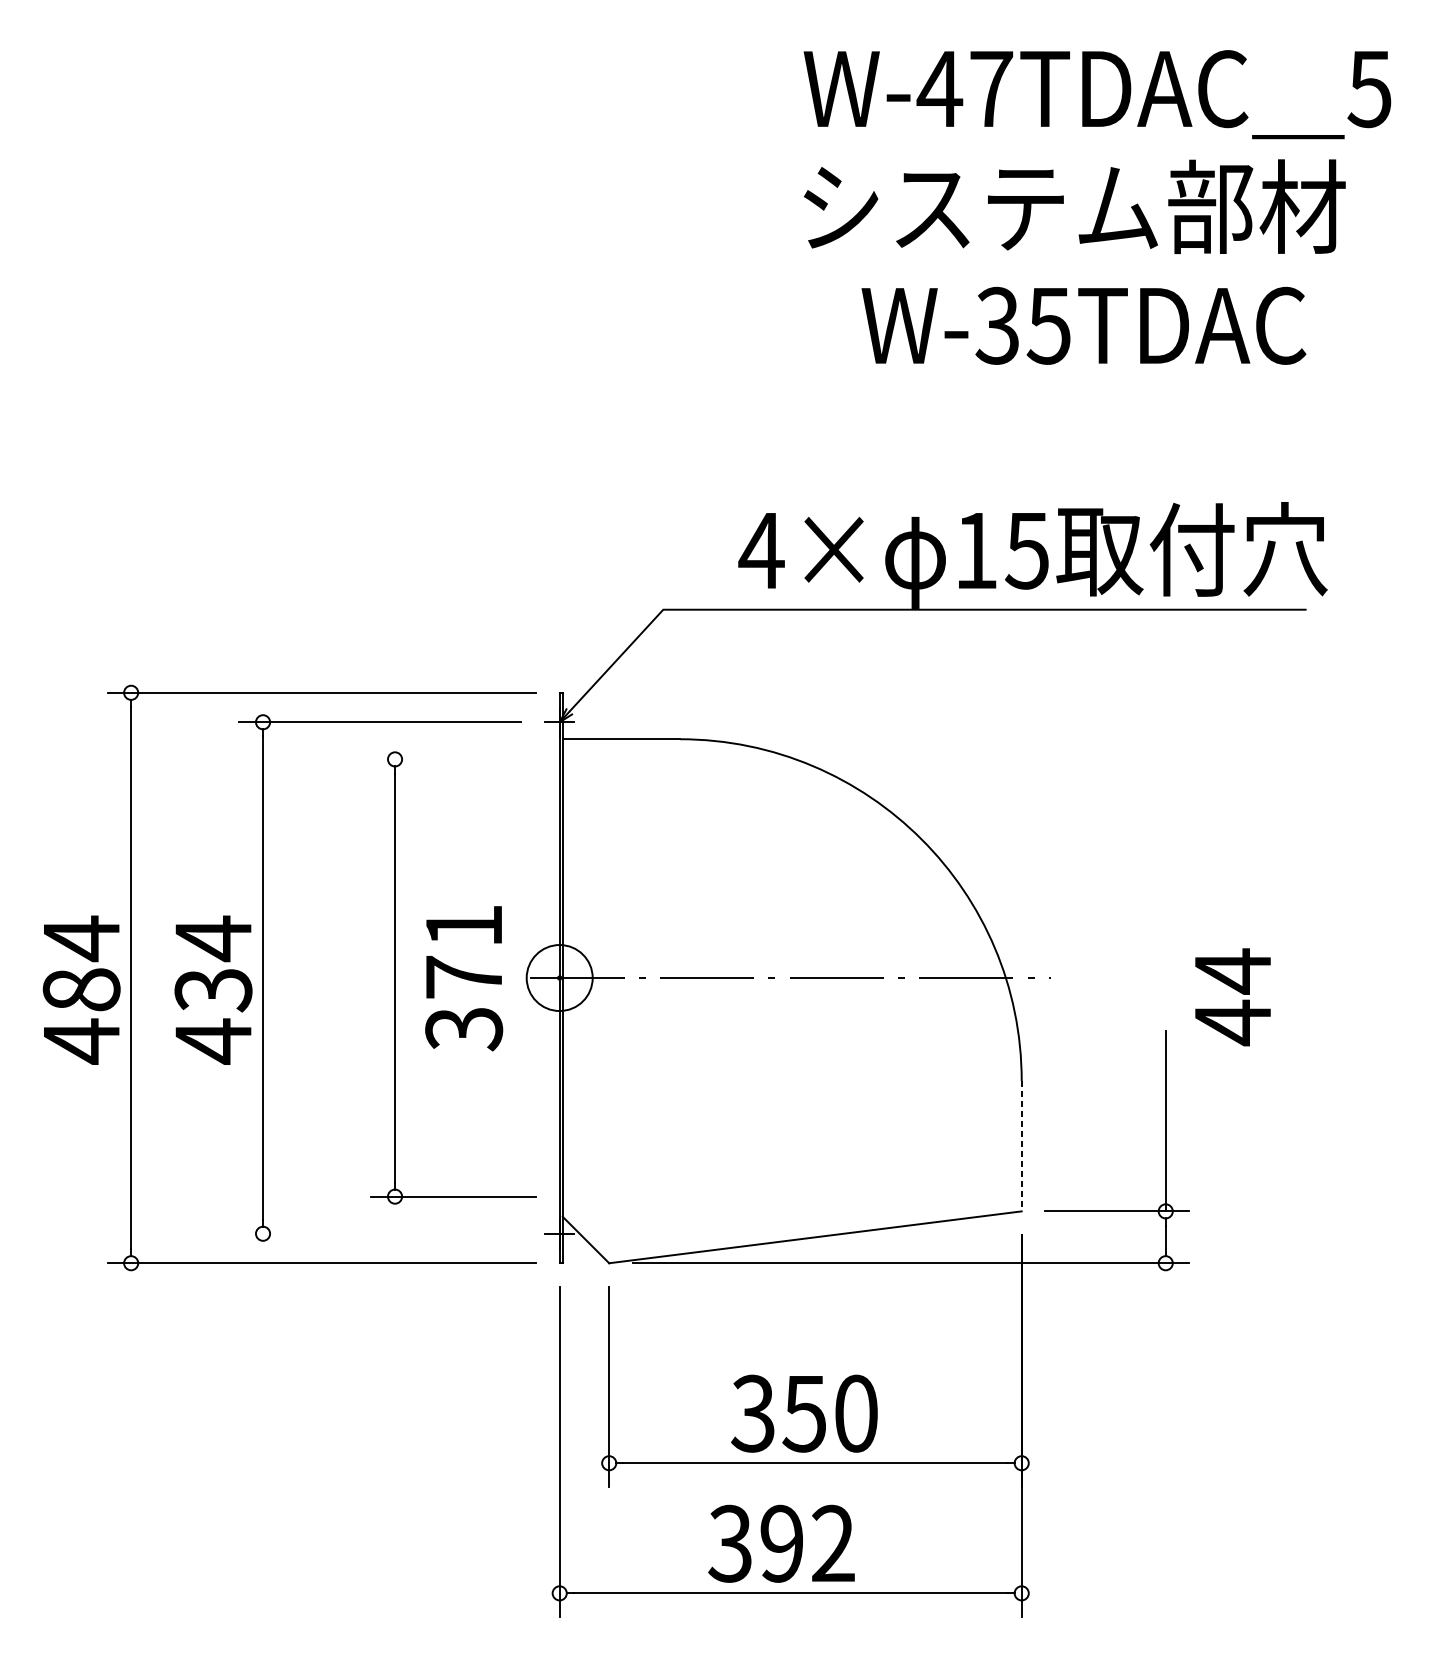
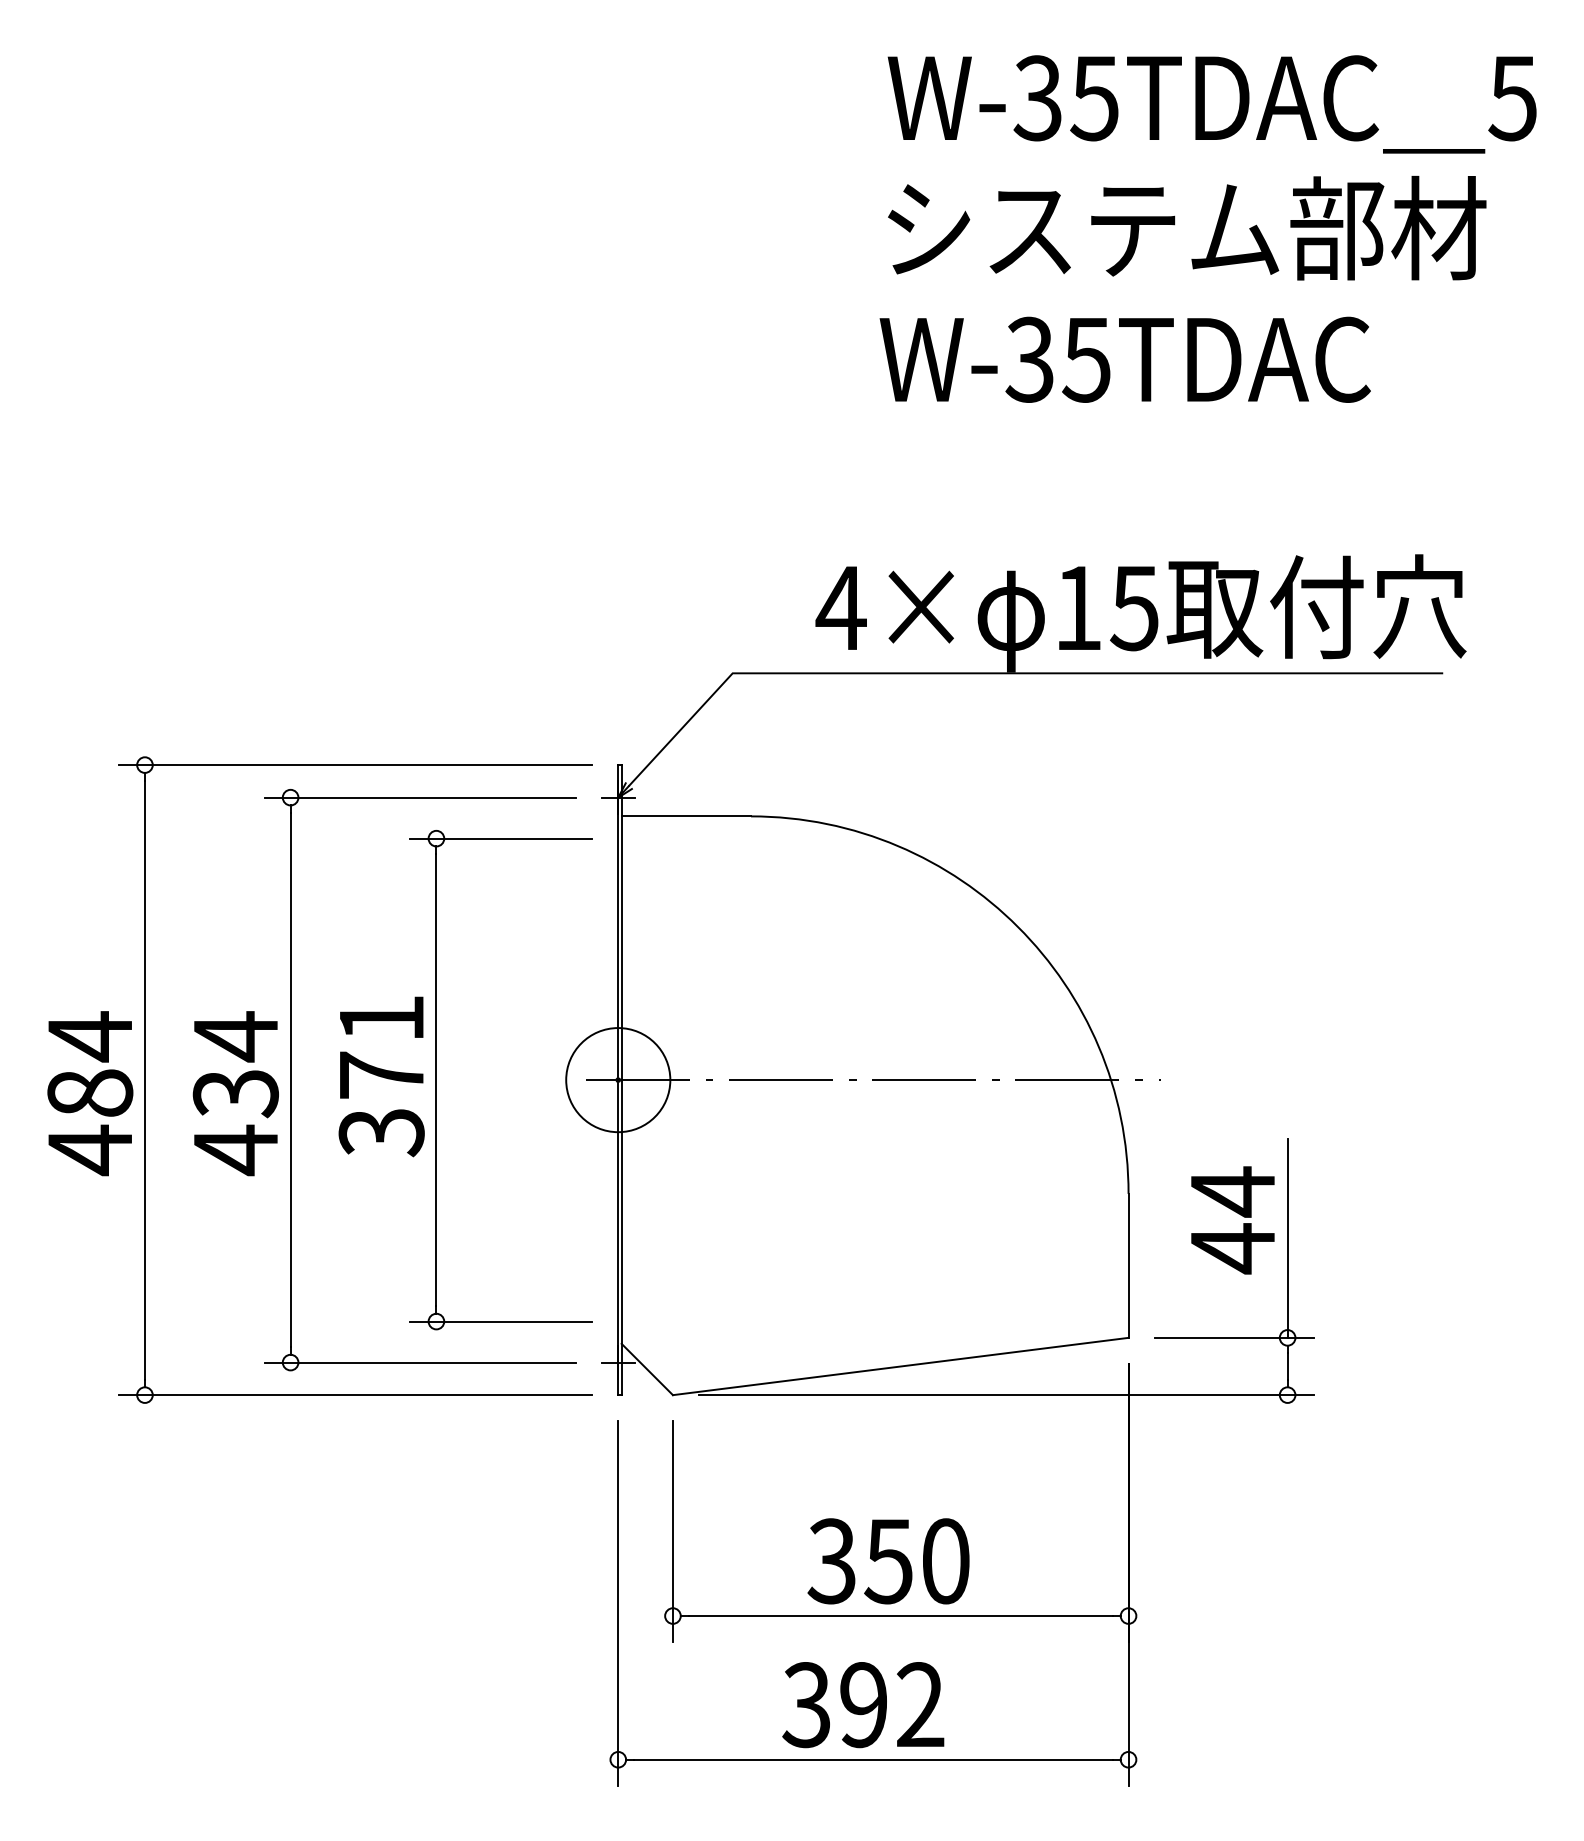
text: (964, 89) -> (1065, 98), W-47TDAC -> W-35TDAC
text: (1083, 325) -> (1124, 359), moved
line: (453, 759) -> (501, 838), added
text: (463, 978) -> (381, 1076), moved
circle: (559, 978) -> (618, 1080), size x1.43
text: (1232, 997) -> (1232, 1220), moved
line: (1021, 1145) -> (1128, 1265), dashed -> solid
line: (379, 1233) -> (419, 1362), added

